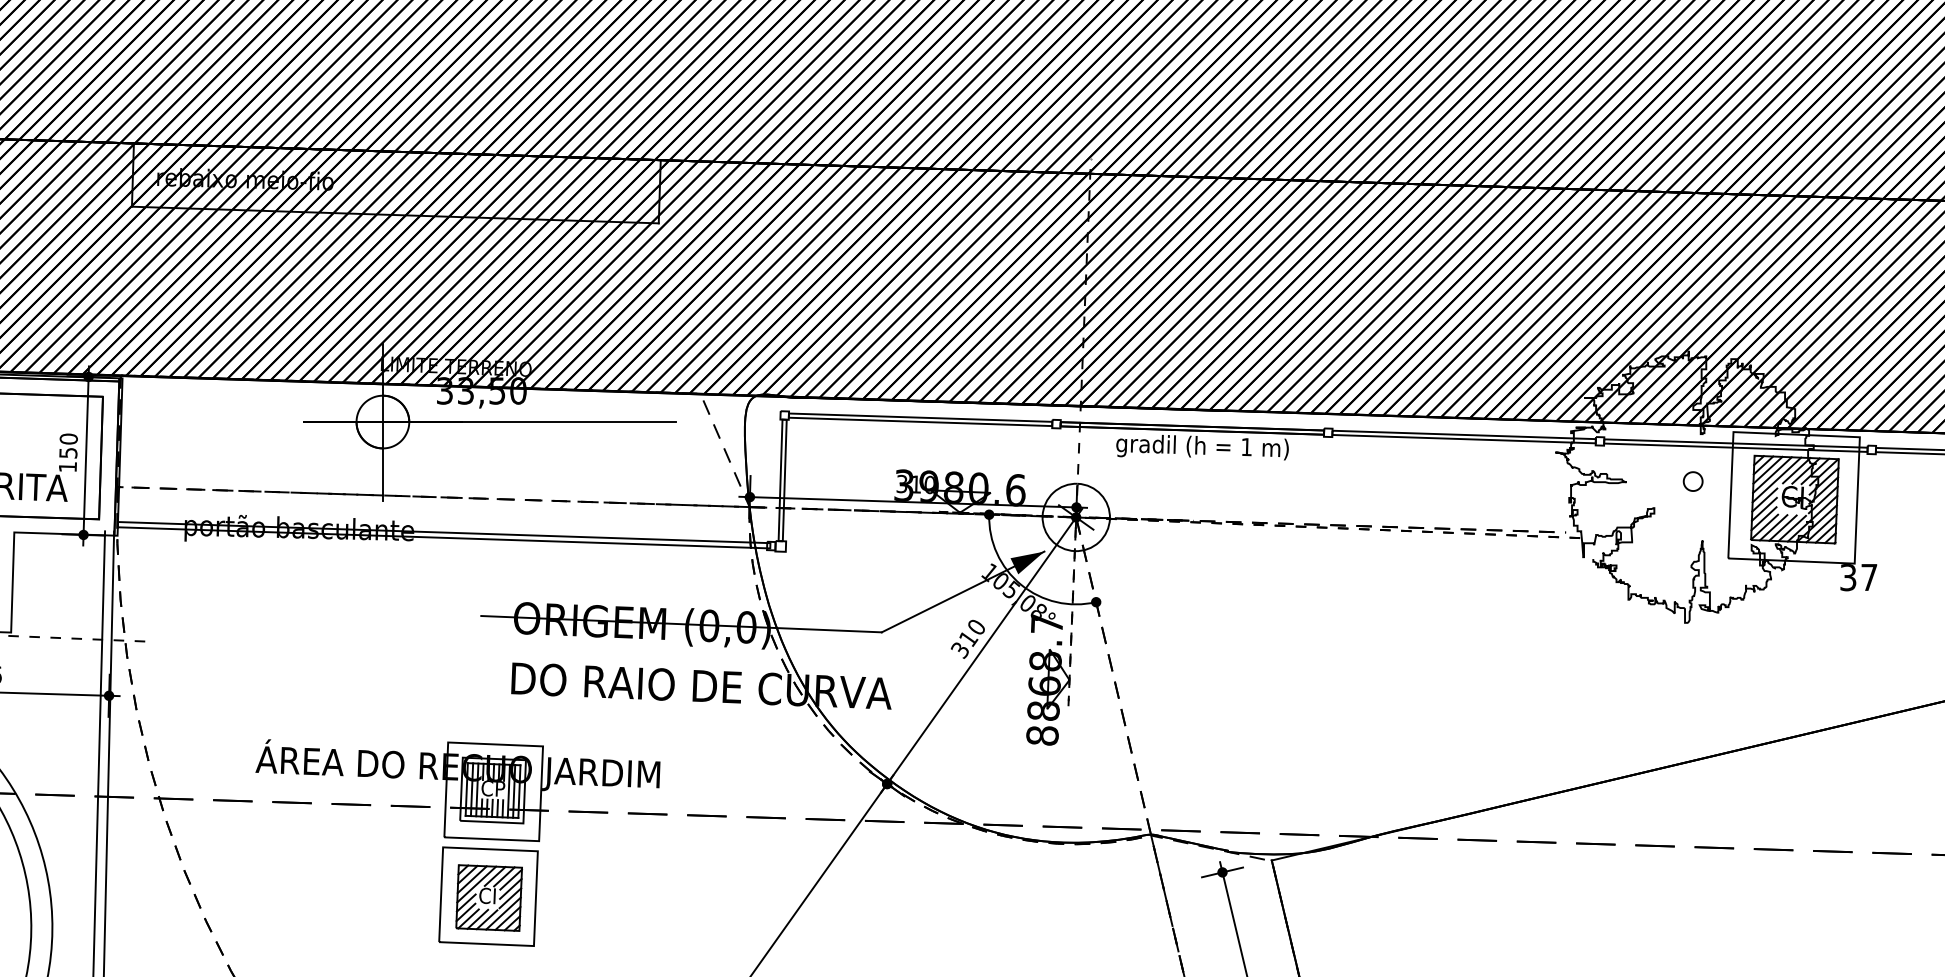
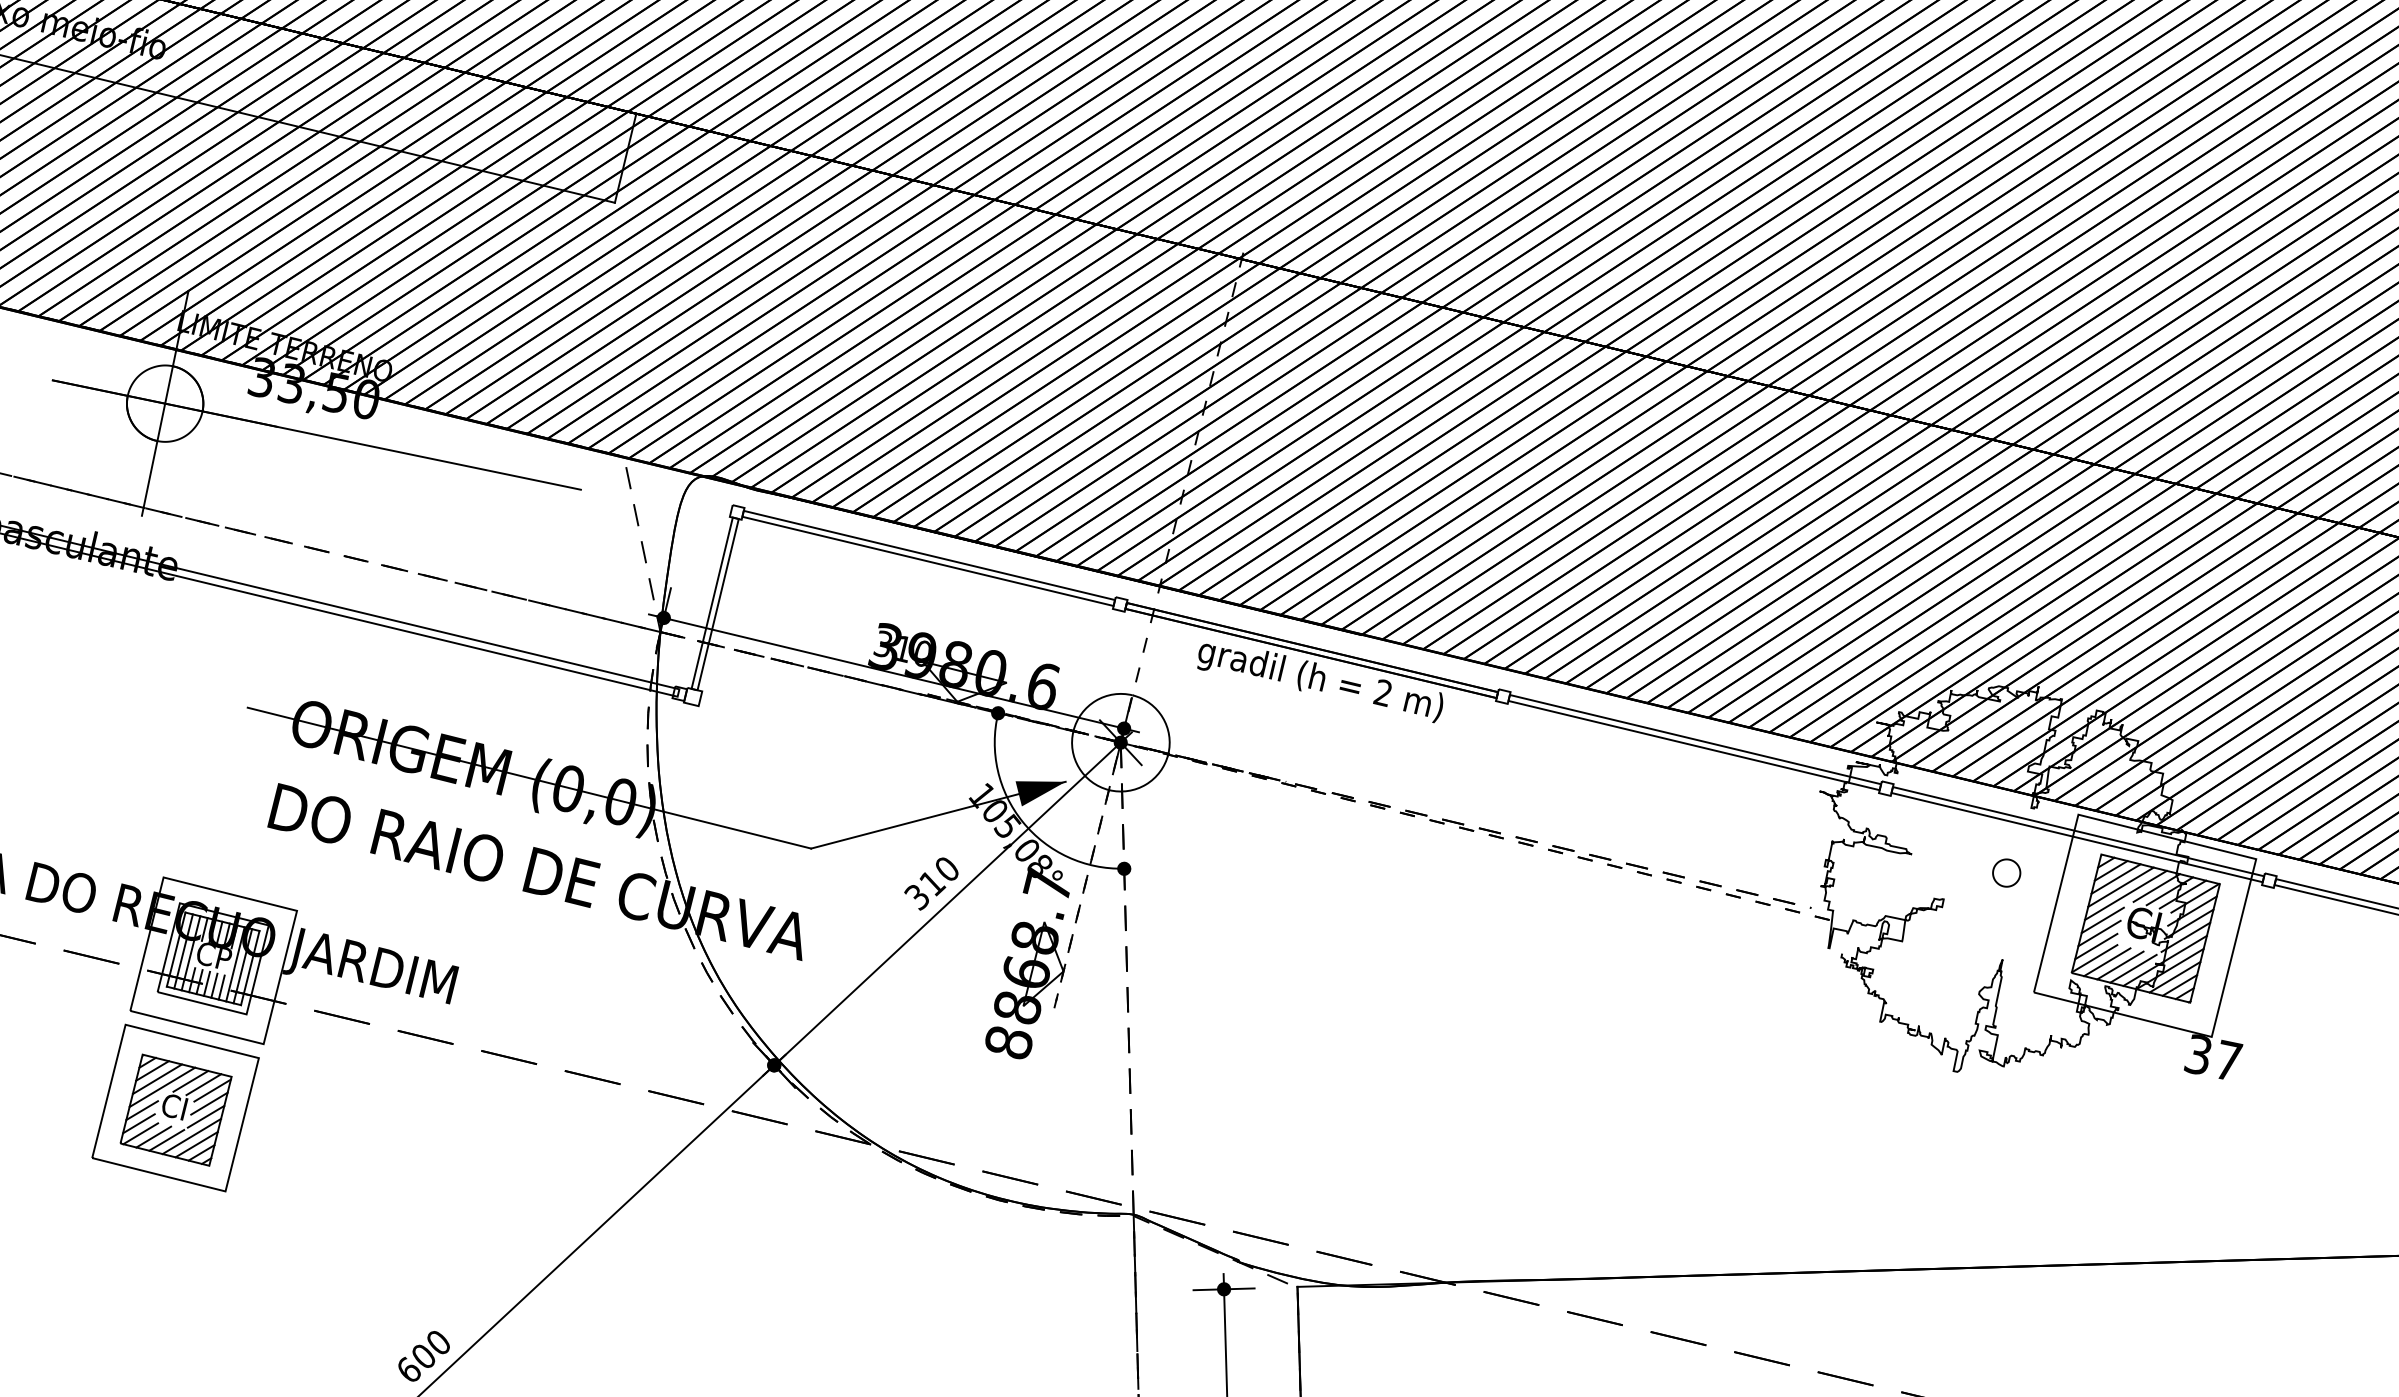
text: (1246, 446) -> (1383, 692), 1 -> 2

